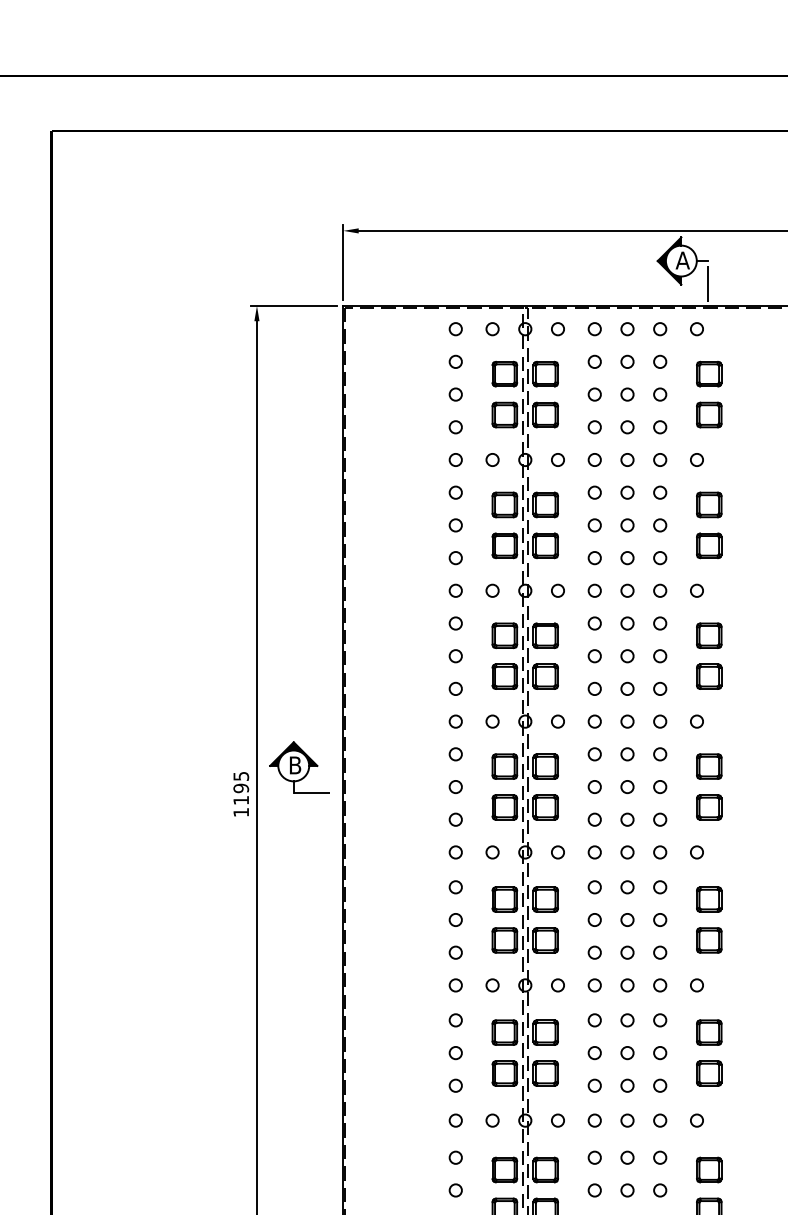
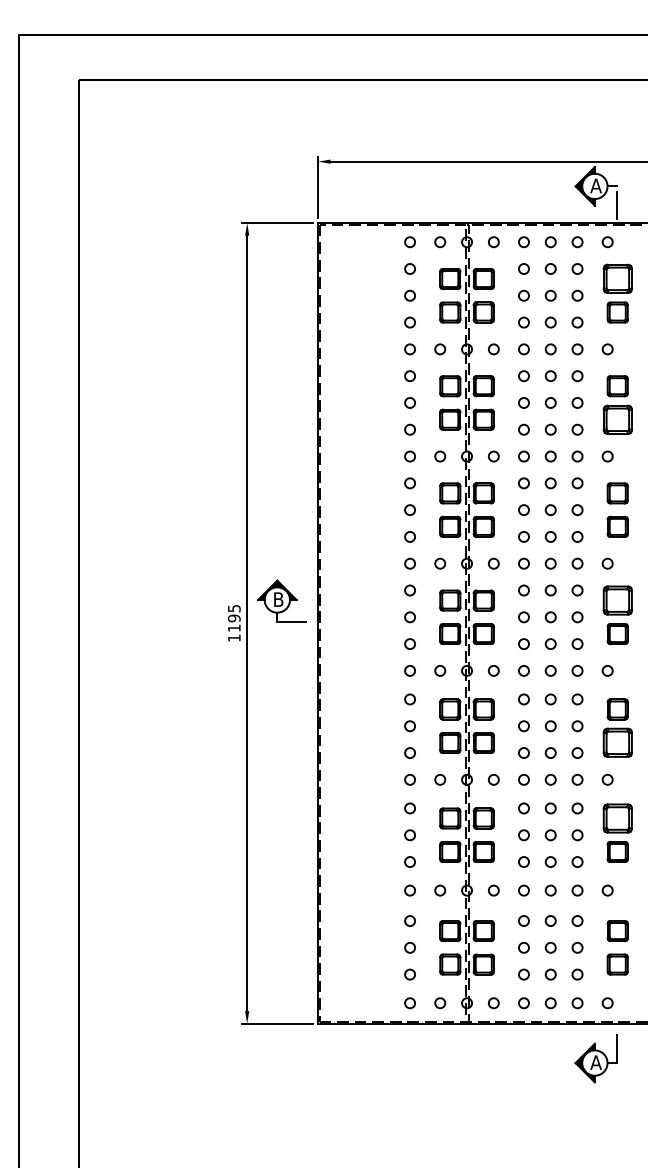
part: (708, 374) -> (617, 279), size x1.4
part: (708, 545) -> (617, 419), size x1.4
part: (708, 766) -> (617, 600), size x1.4
part: (708, 941) -> (617, 743), size x1.4
part: (708, 1032) -> (617, 818), size x1.4

